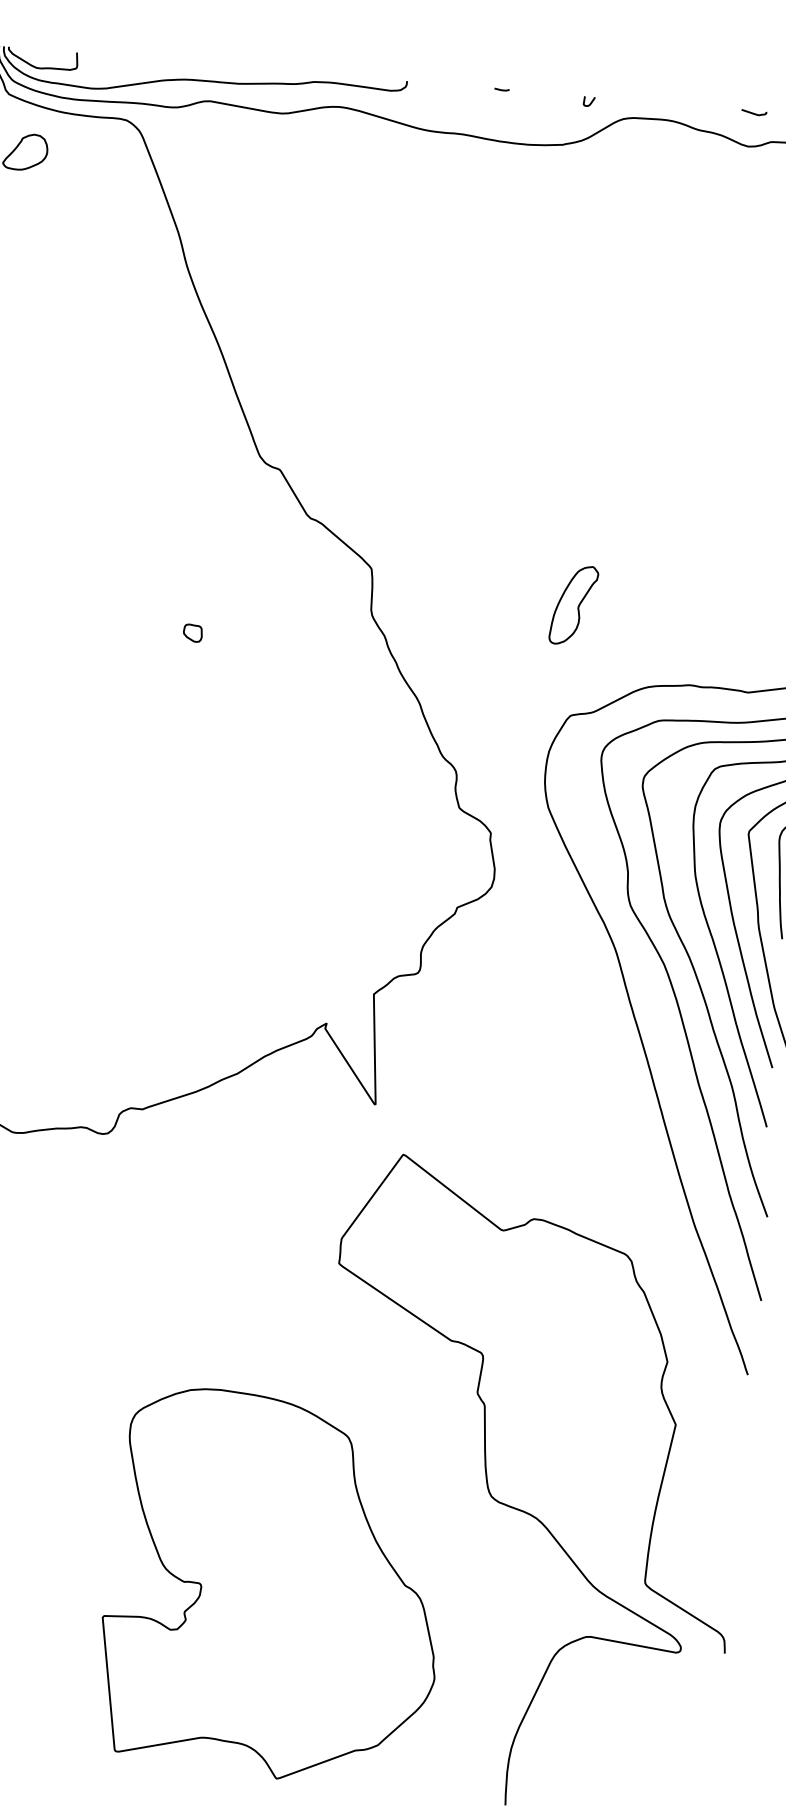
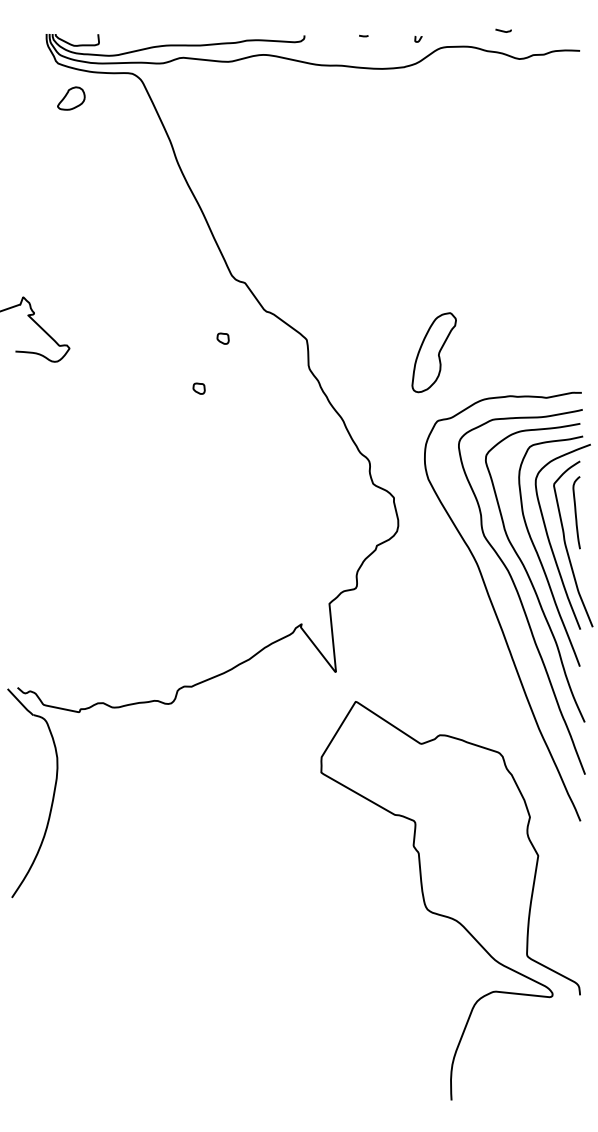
curve: (754, 112) -> (503, 30), moved
part: (236, 555) -> (222, 338), added
part: (572, 603) -> (433, 351), size x1.6
part: (273, 1586) -> (296, 976), removed

